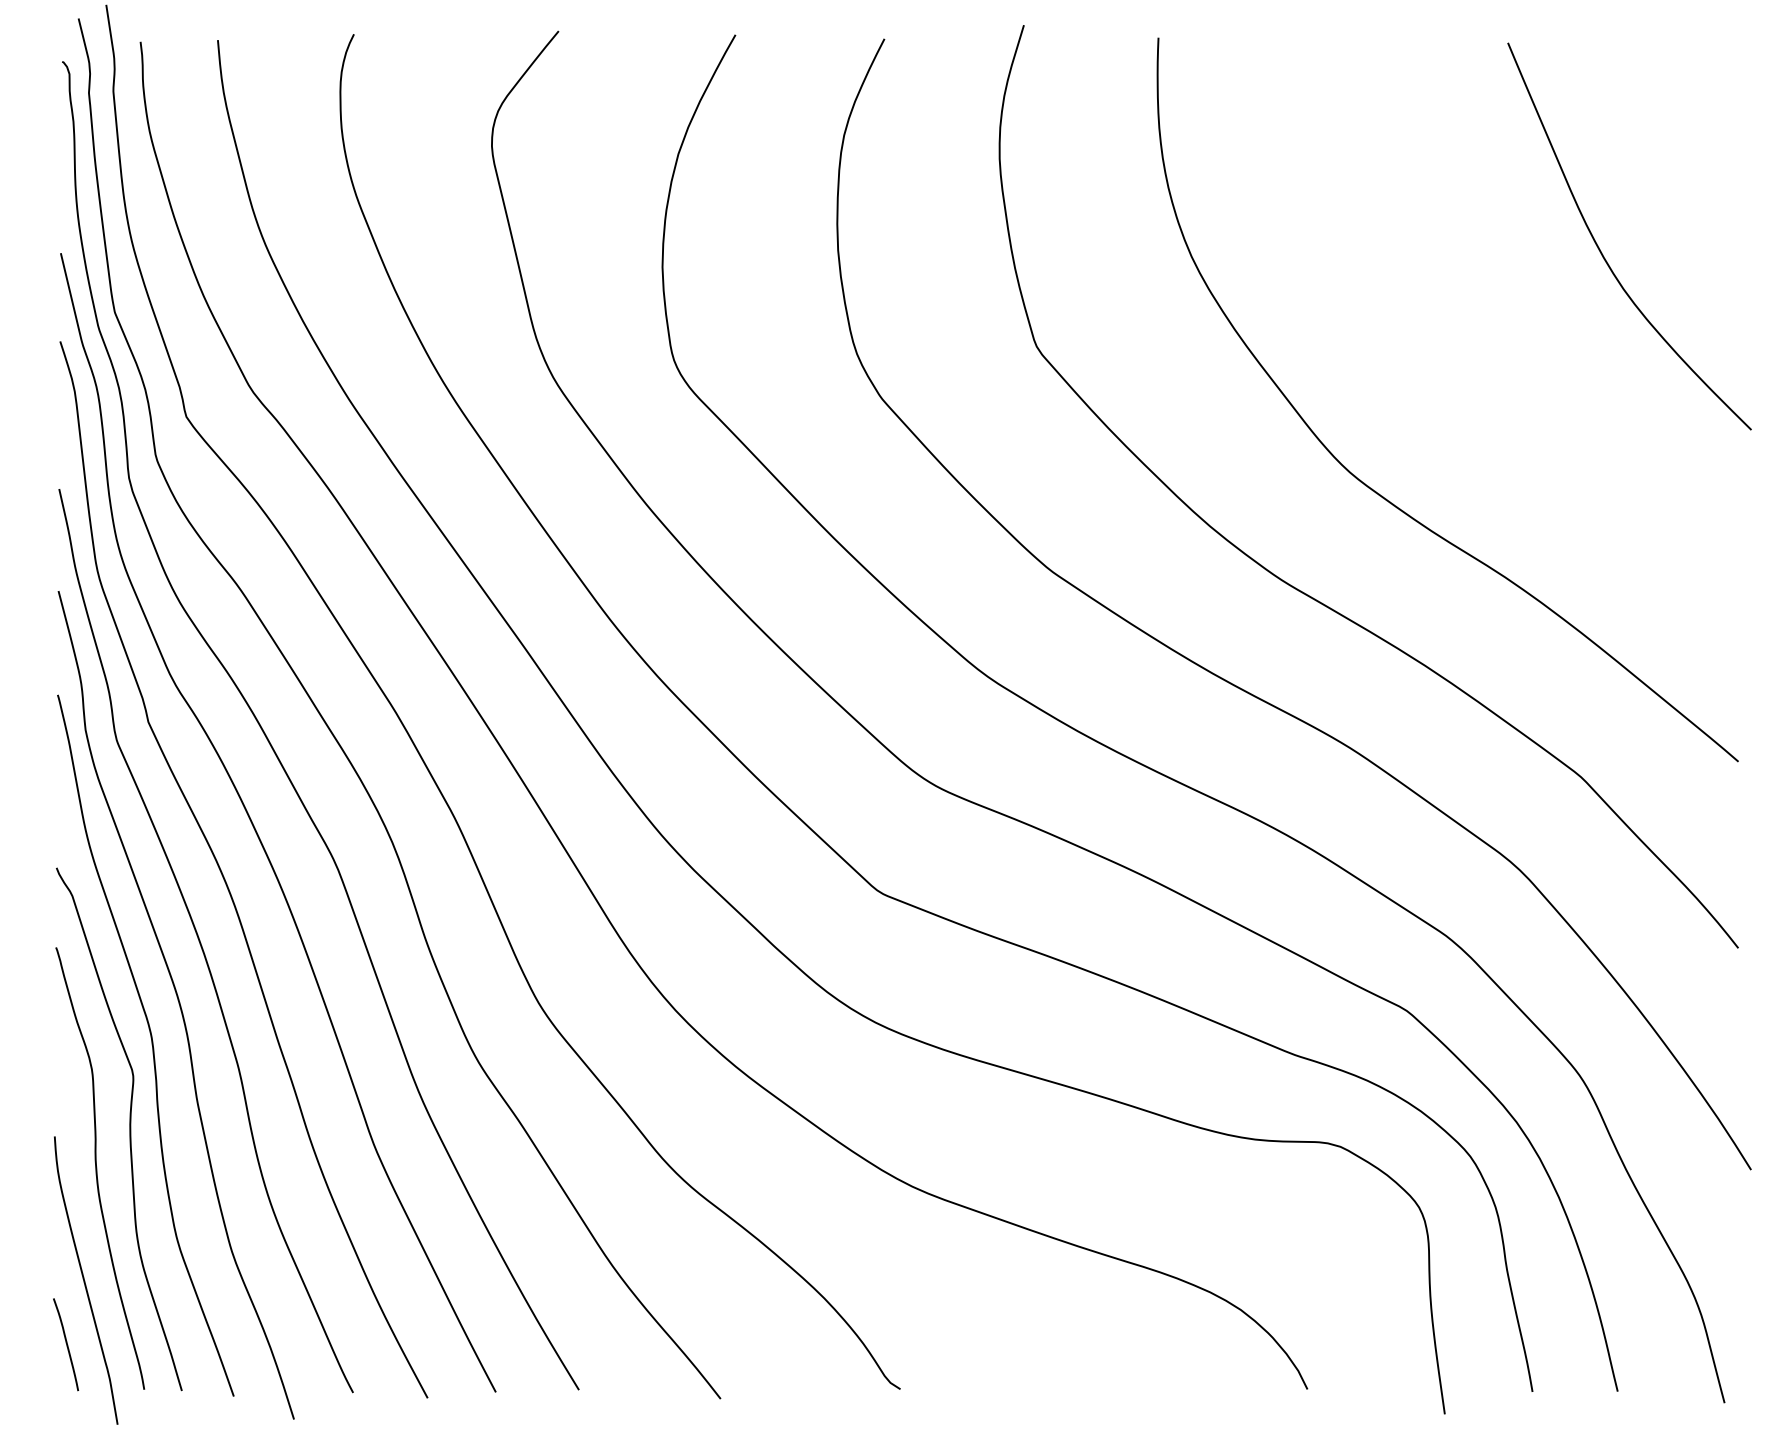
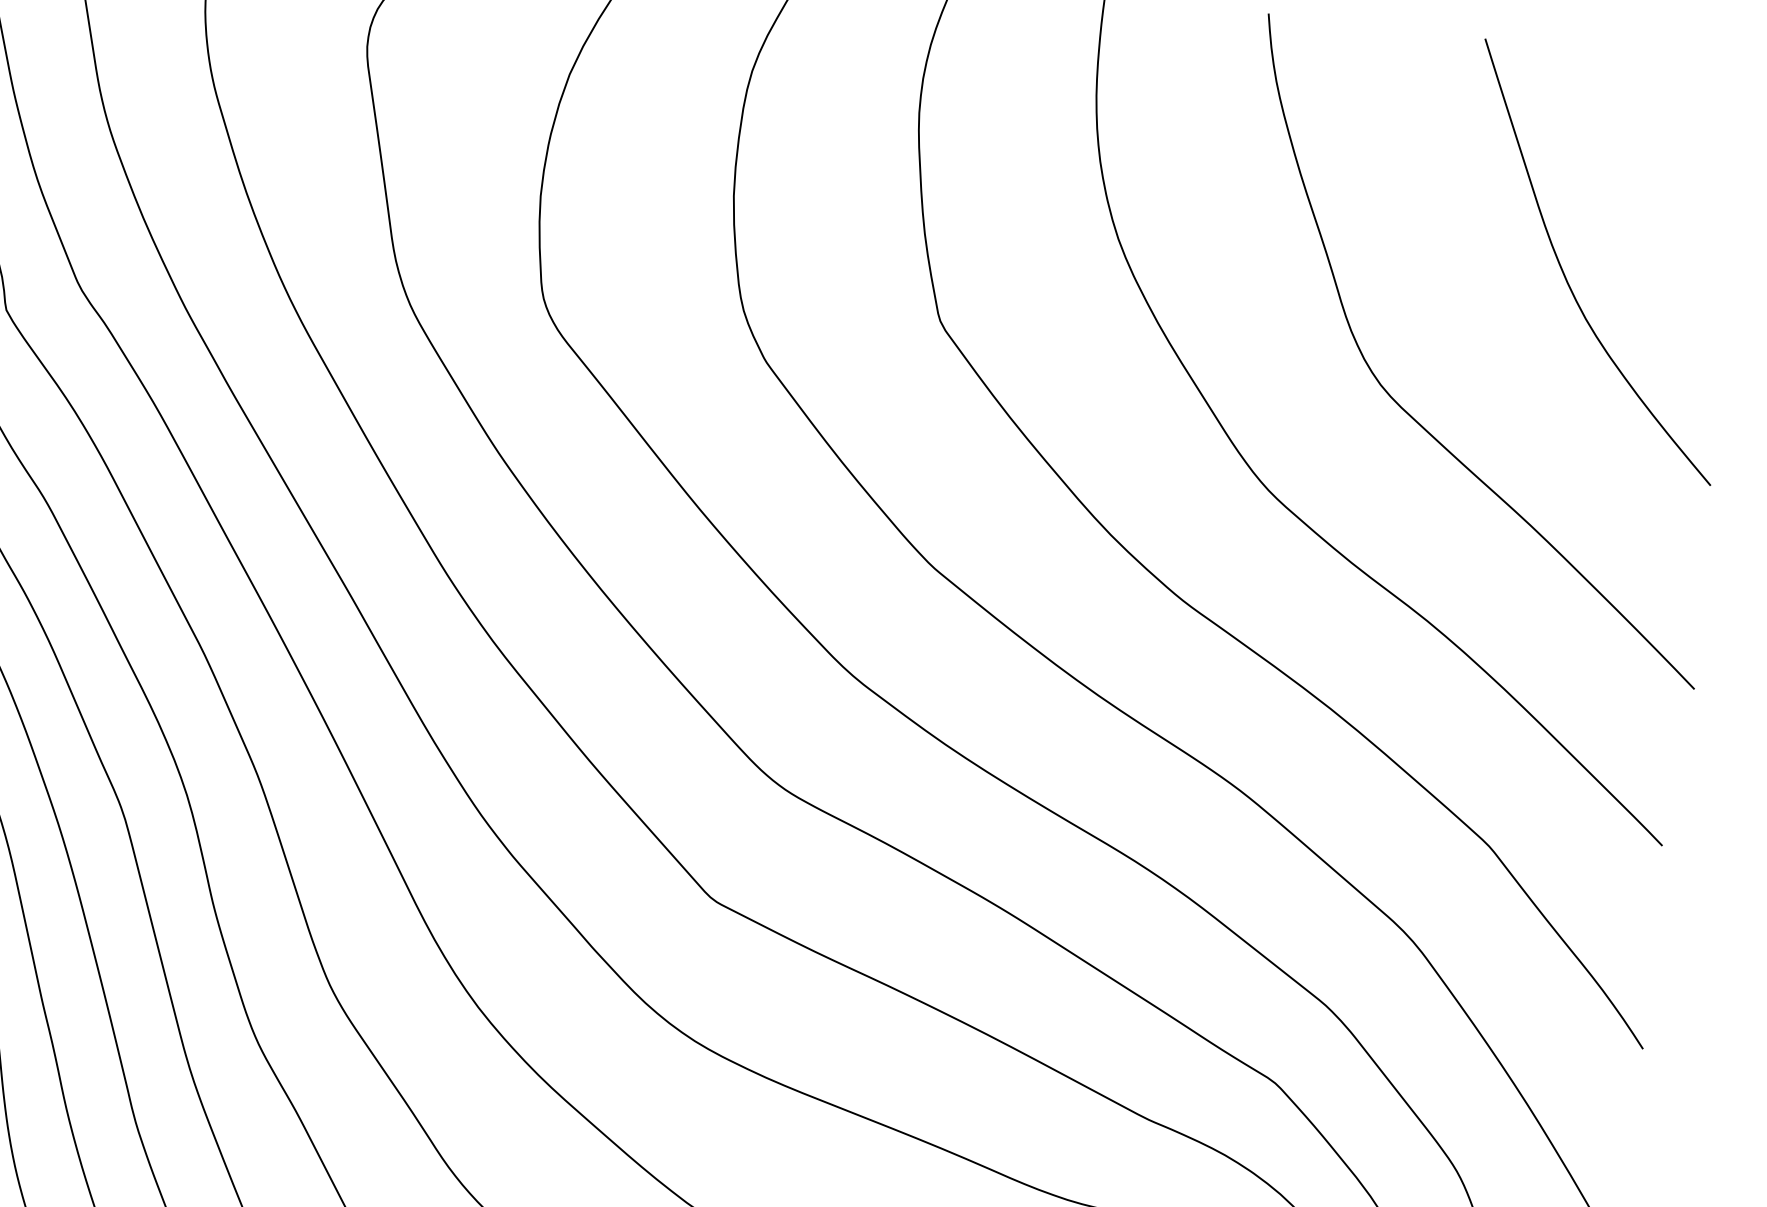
curve: (1478, 395) -> (1416, 419), added

